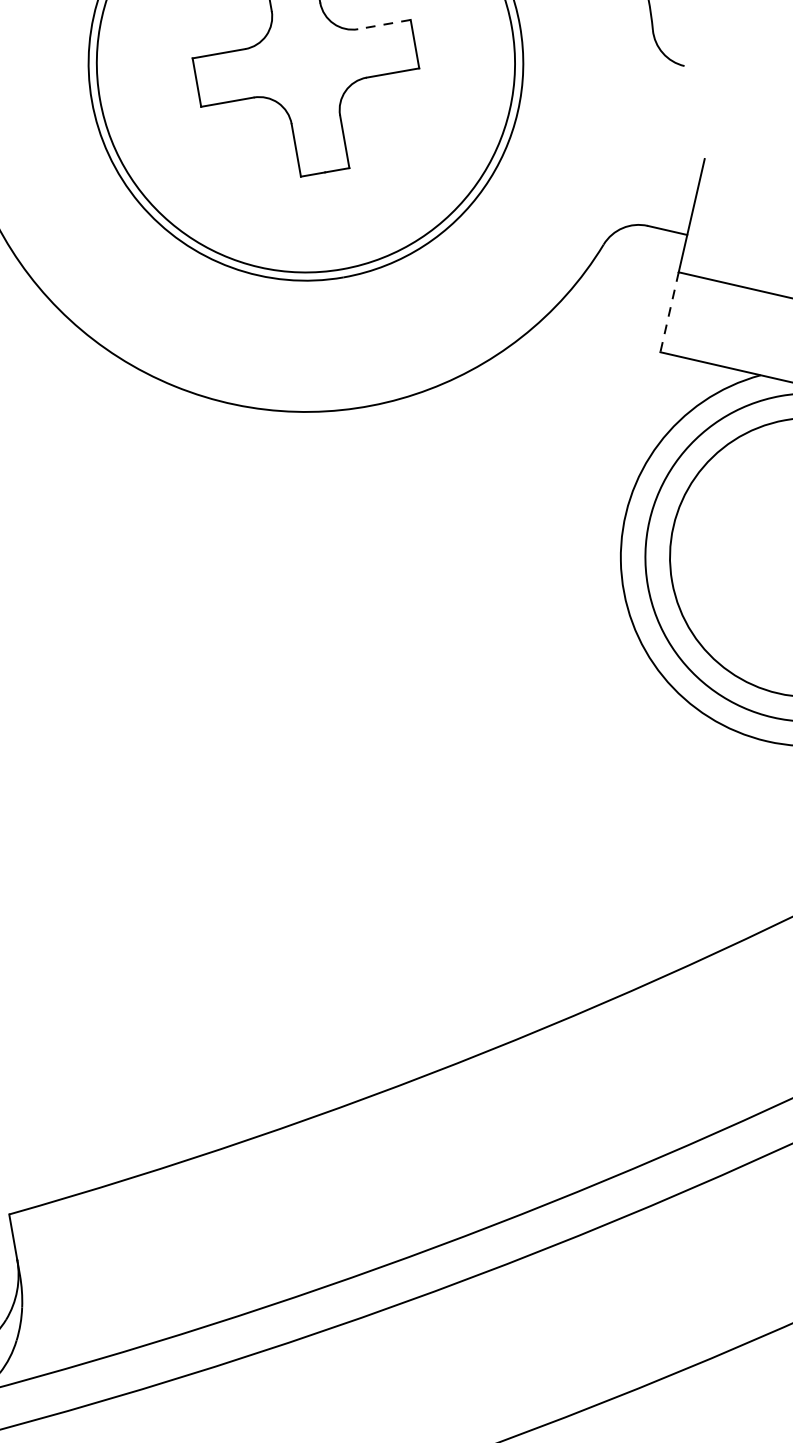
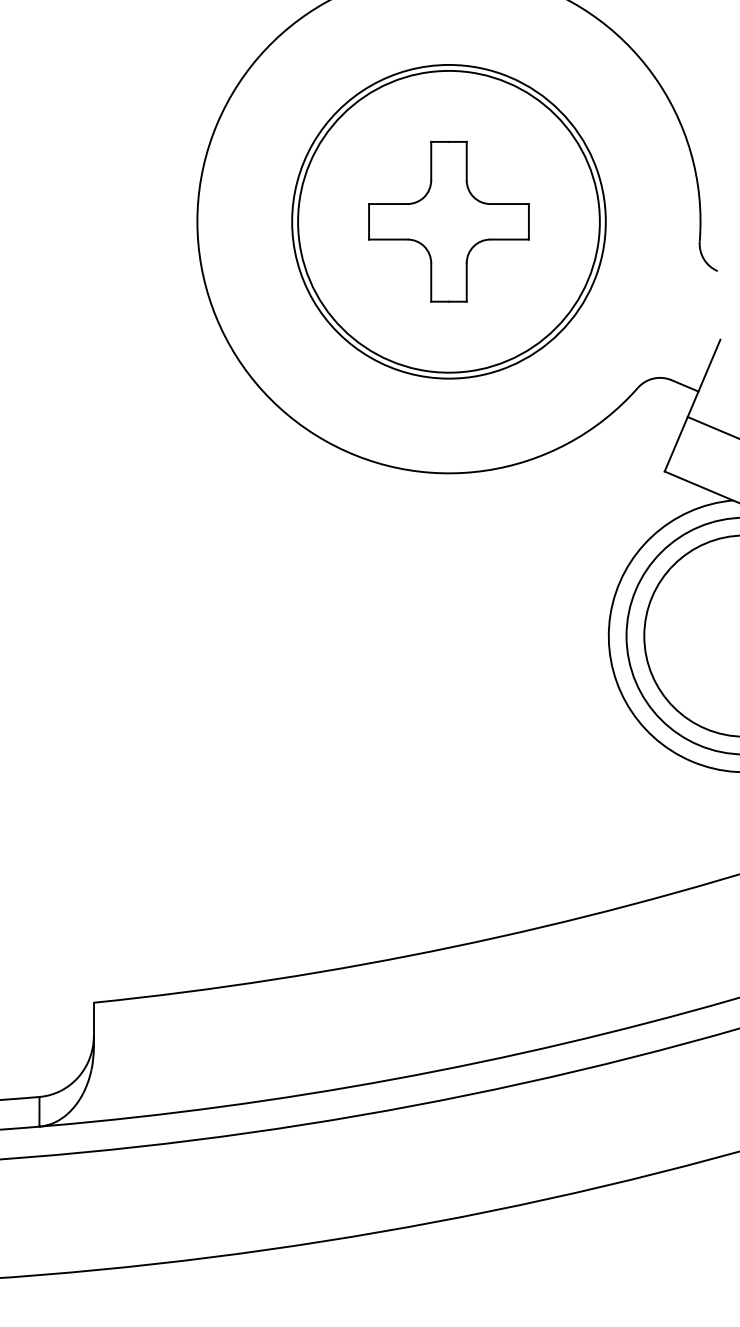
line: (384, 25) -> (509, 204), dashed -> solid
line: (669, 312) -> (676, 444), dashed -> solid

